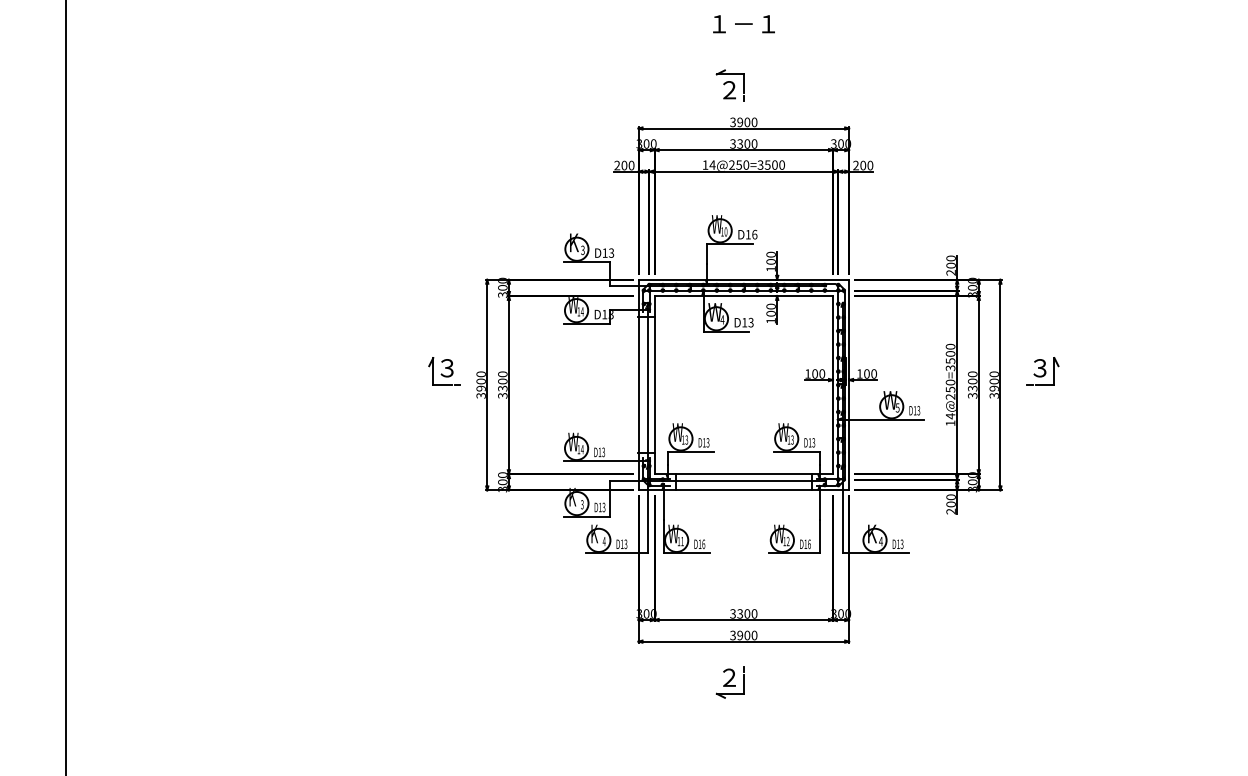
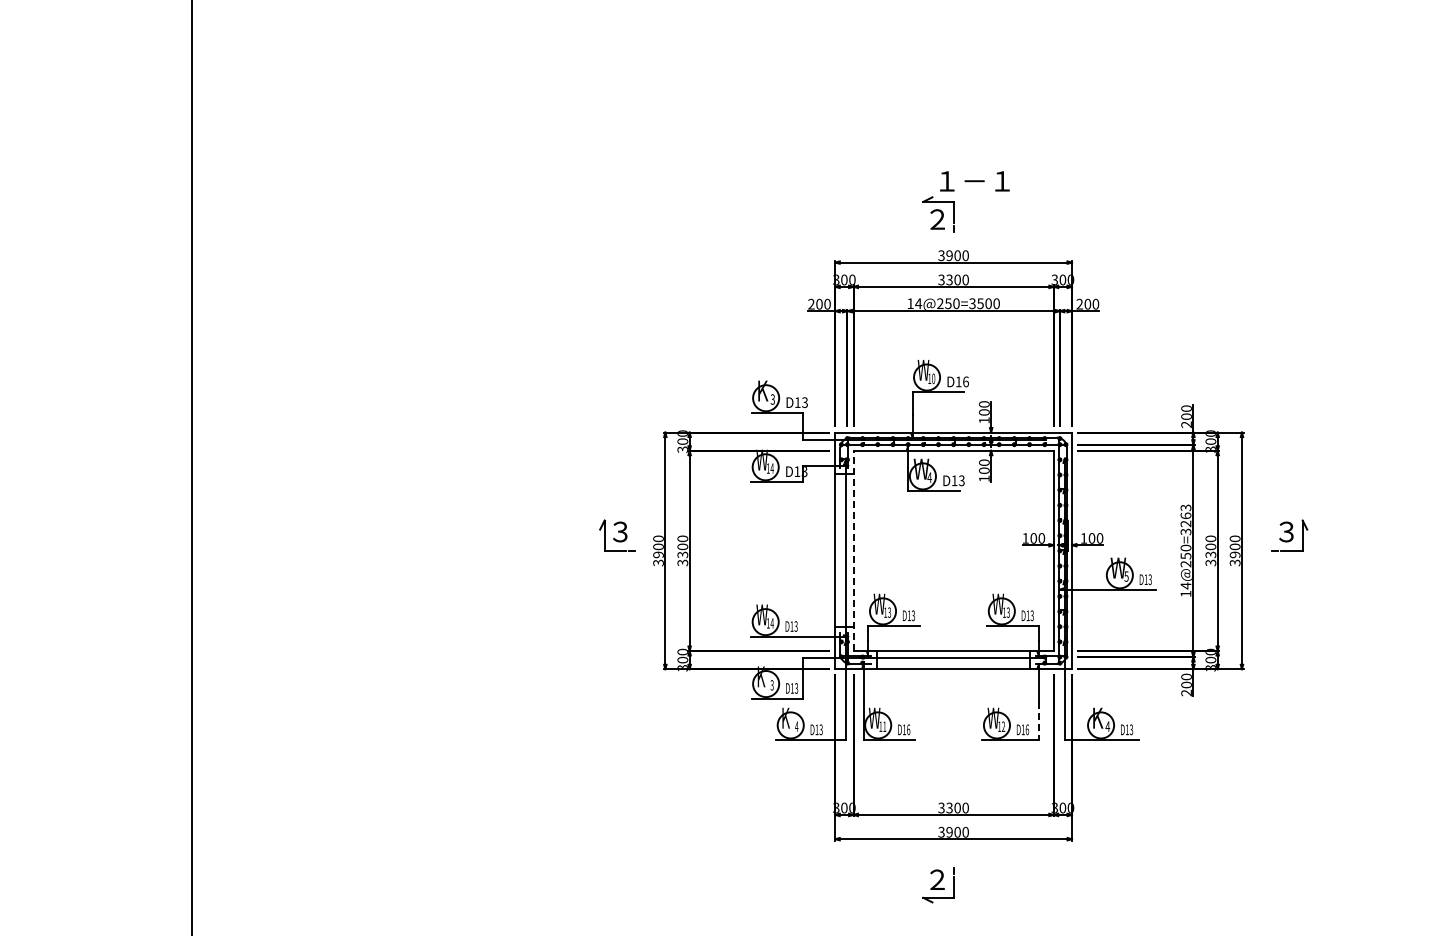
text: (743, 24) -> (974, 181), moved
text: (950, 353) -> (1185, 515), 14@250=3500 -> 14@250=3263
line: (654, 384) -> (853, 550), solid -> dashed
line: (819, 536) -> (1038, 721), solid -> dashed

